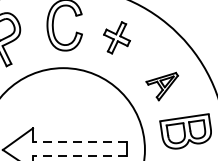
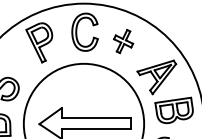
part: (161, 86) -> (156, 77), size x1.67
line: (80, 142) -> (96, 118), dashed -> solid
line: (80, 155) -> (96, 128), dashed -> solid

